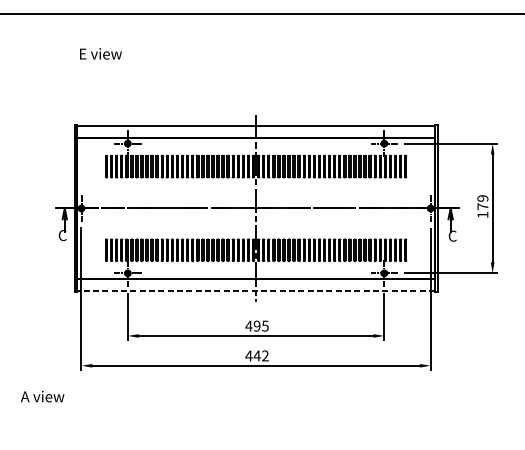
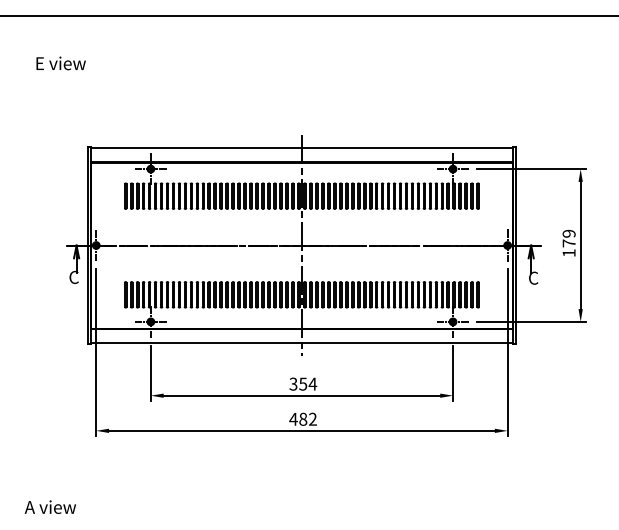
text: (100, 53) -> (60, 63), moved
line: (255, 291) -> (301, 343), dashed -> solid
text: (257, 325) -> (303, 383), 495 -> 354
text: (256, 355) -> (302, 418), 442 -> 482
text: (41, 396) -> (49, 506), moved

